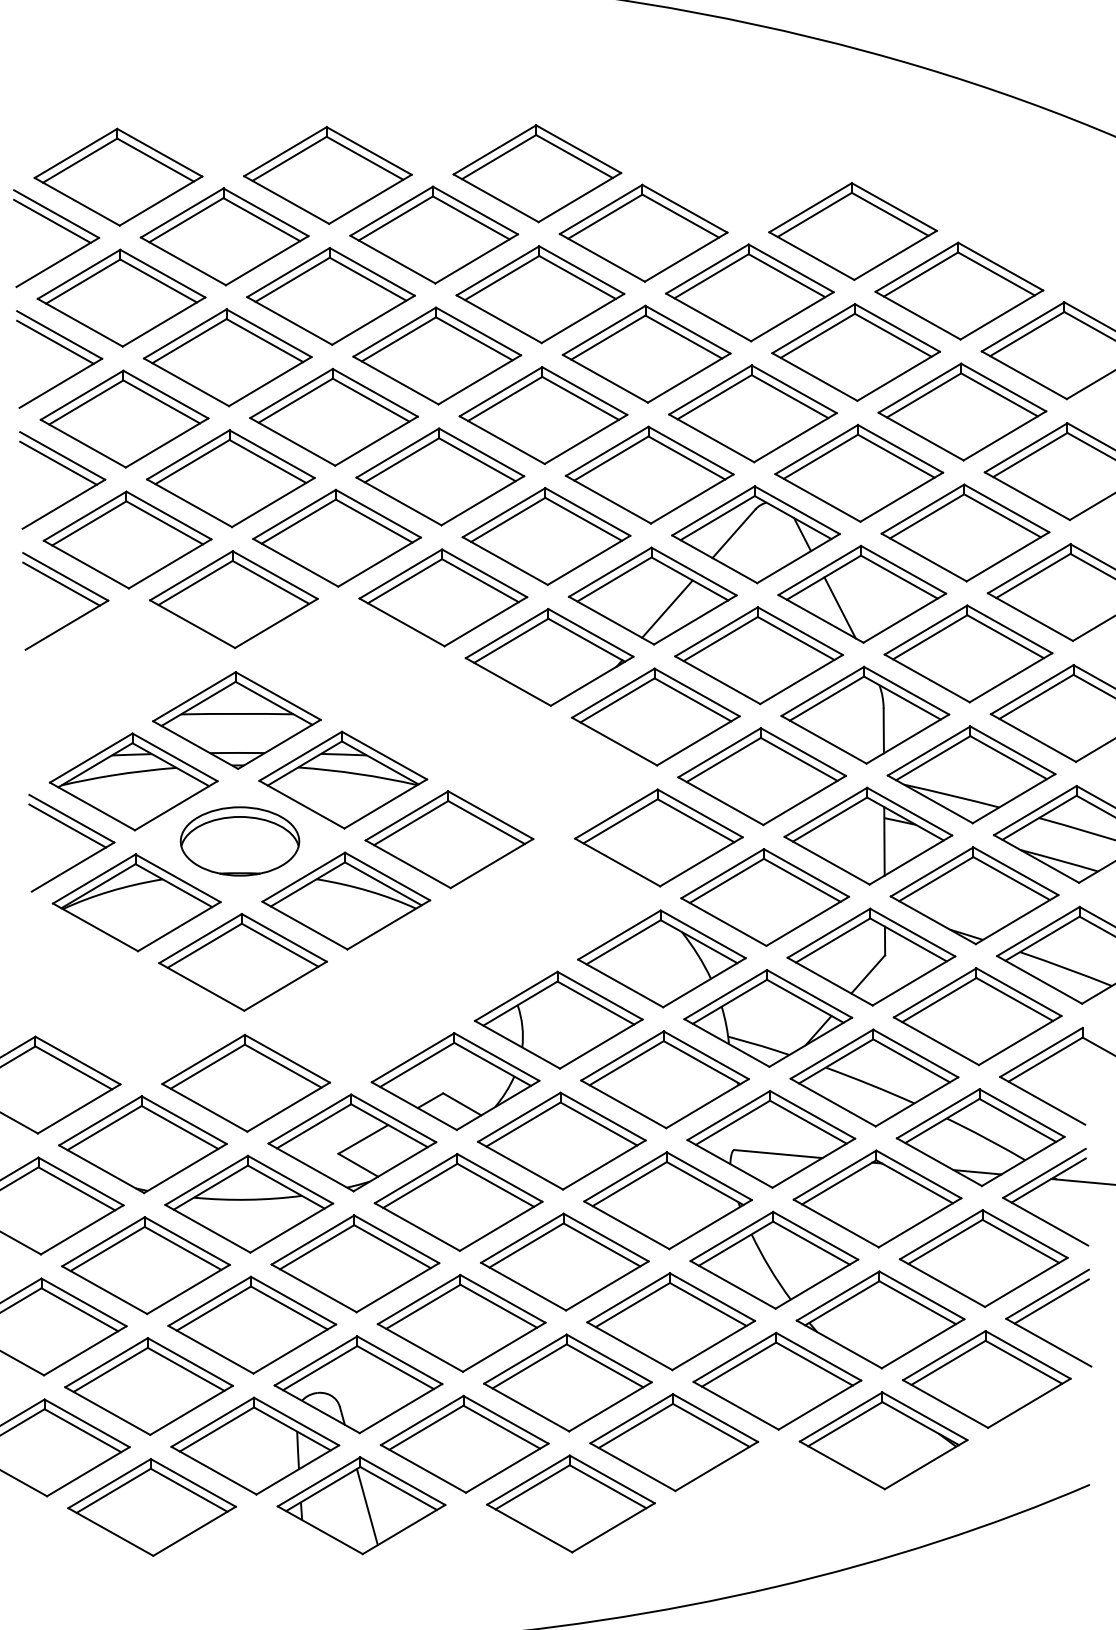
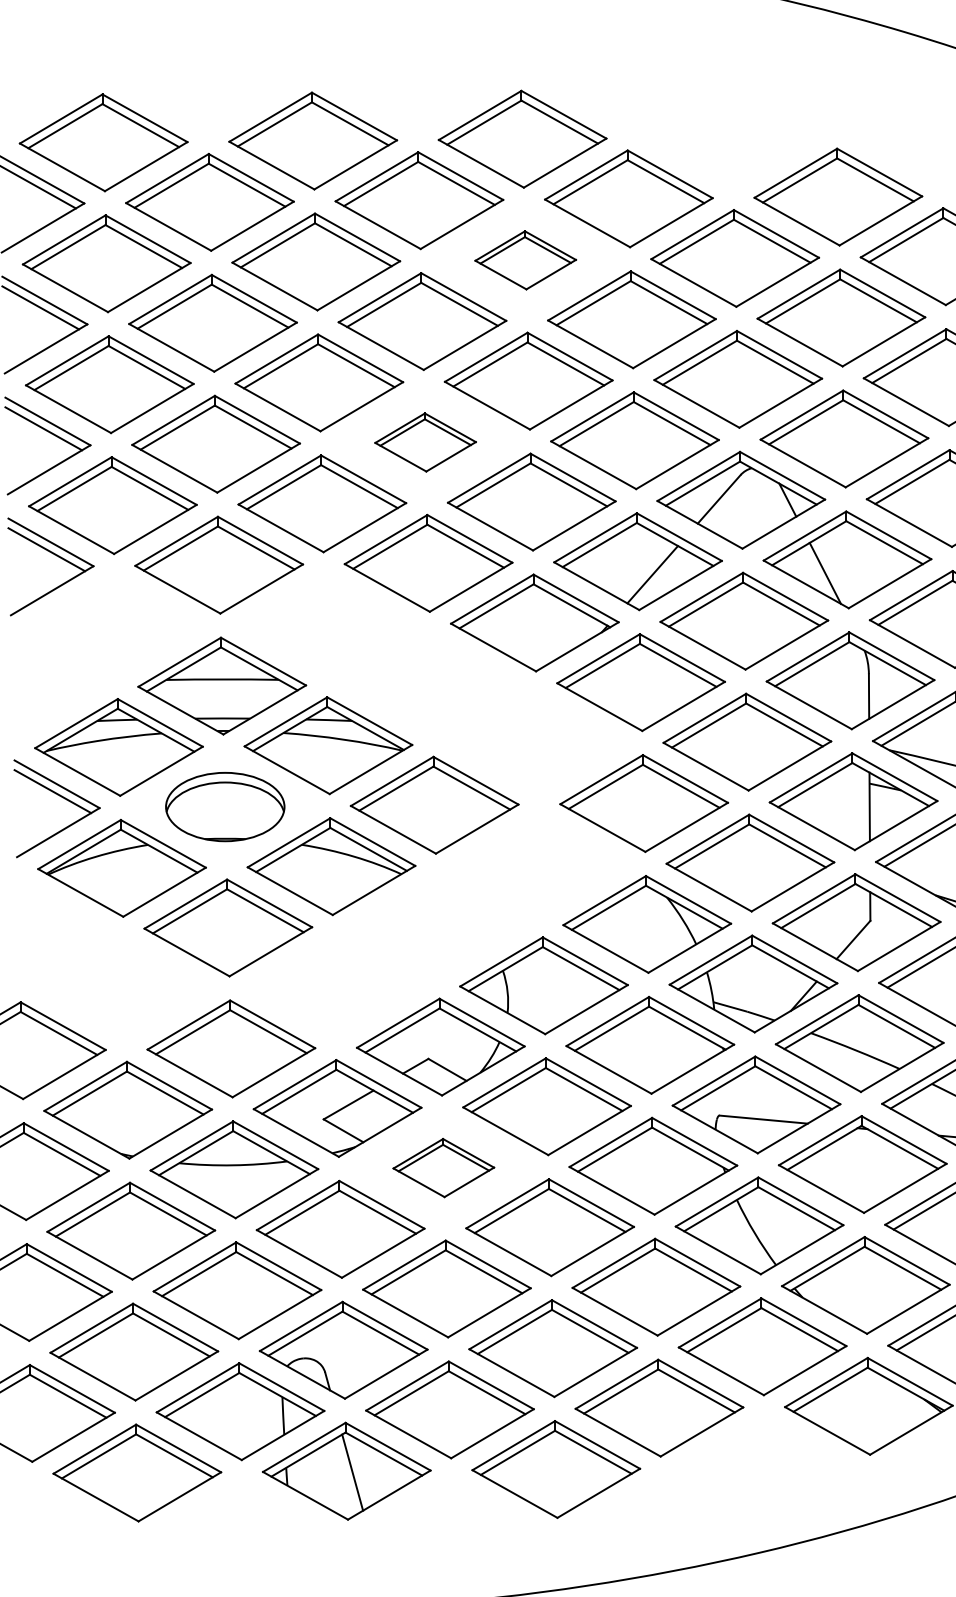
part: (540, 294) -> (525, 260), size x0.6
part: (440, 476) -> (425, 442), size x0.6
part: (458, 1202) -> (443, 1168), size x0.6

